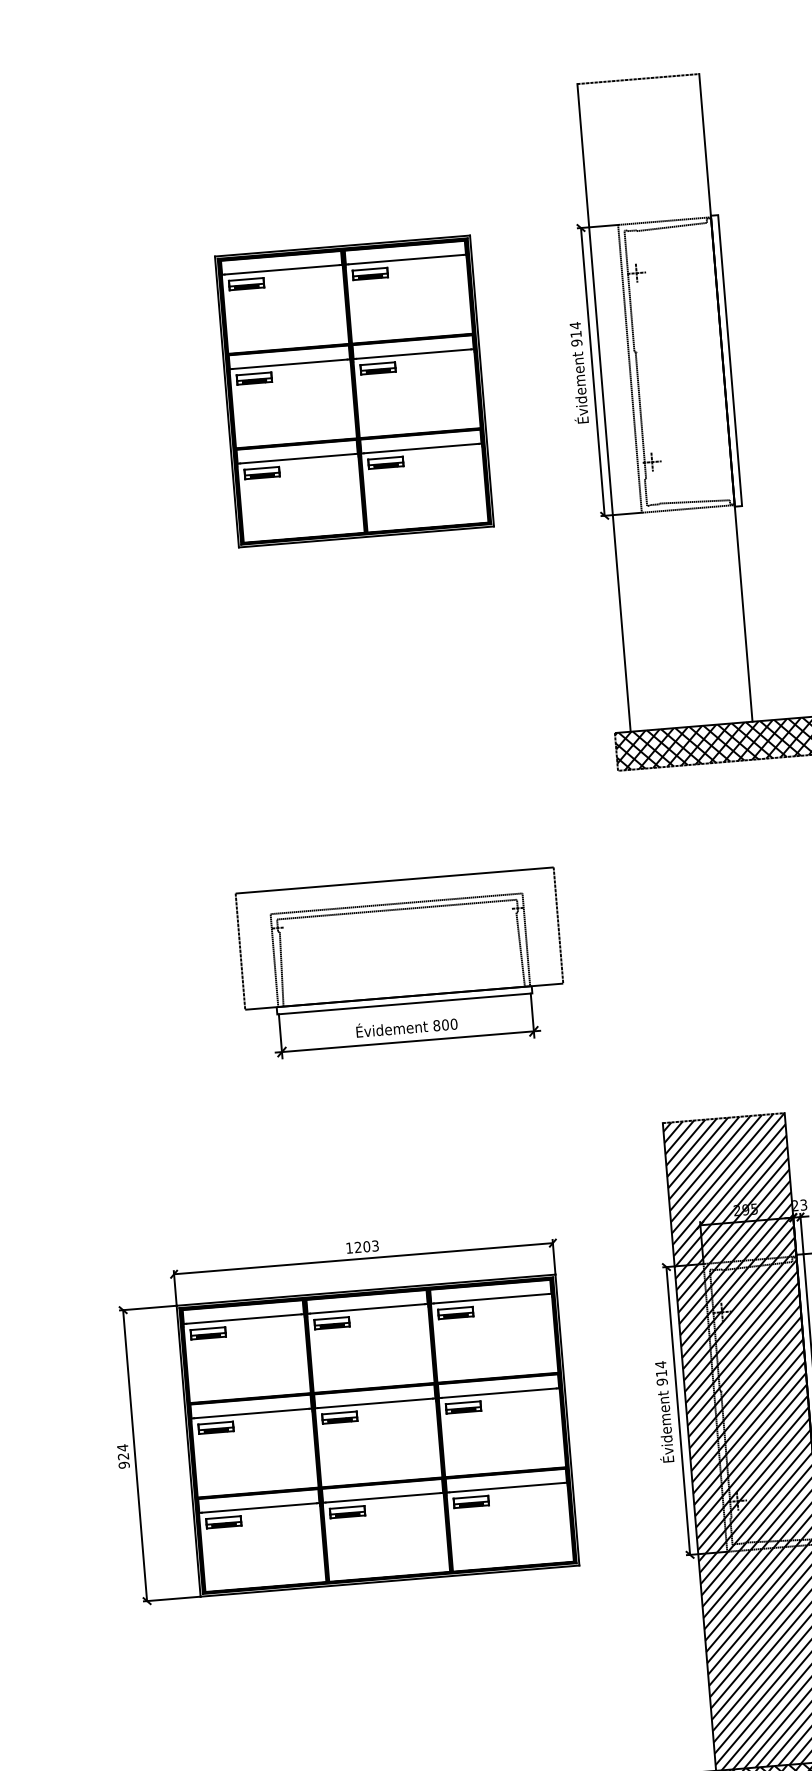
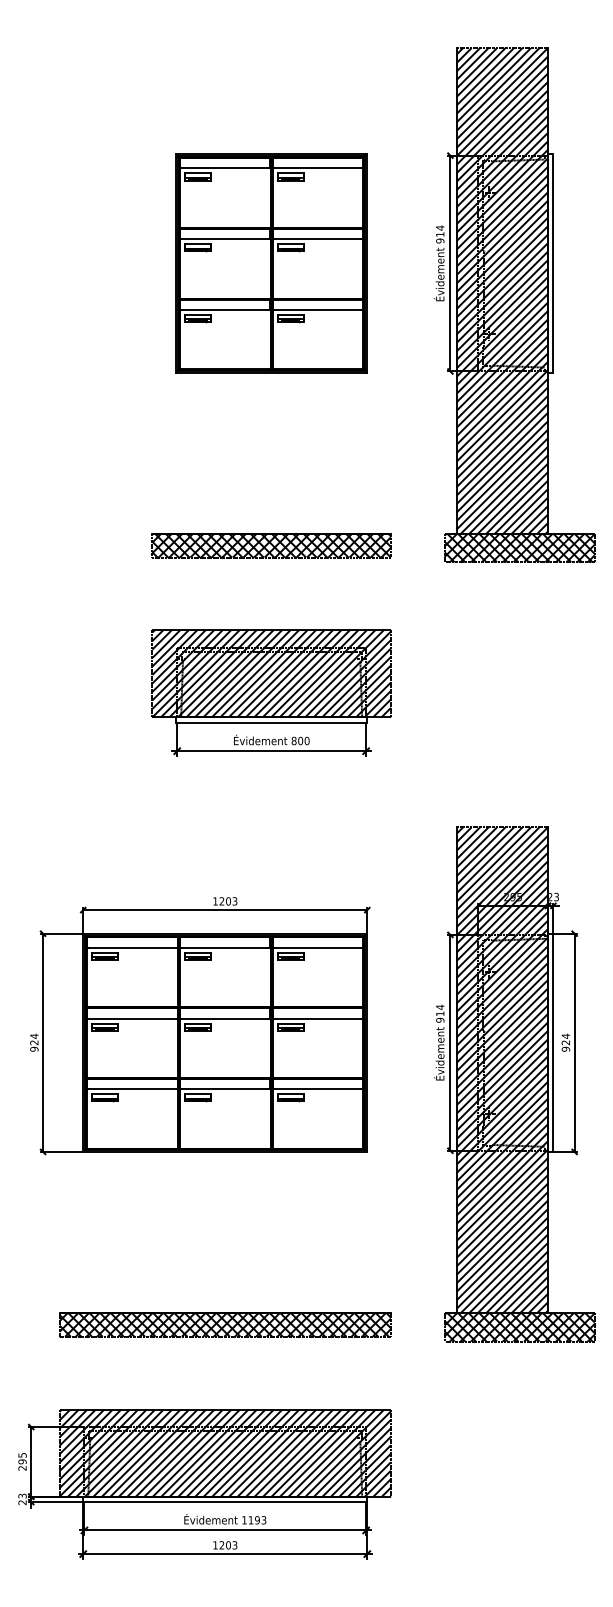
hatch: (663, 402) -> (501, 290), added
part: (385, 767) -> (271, 545), added
hatch: (399, 938) -> (271, 673), added

